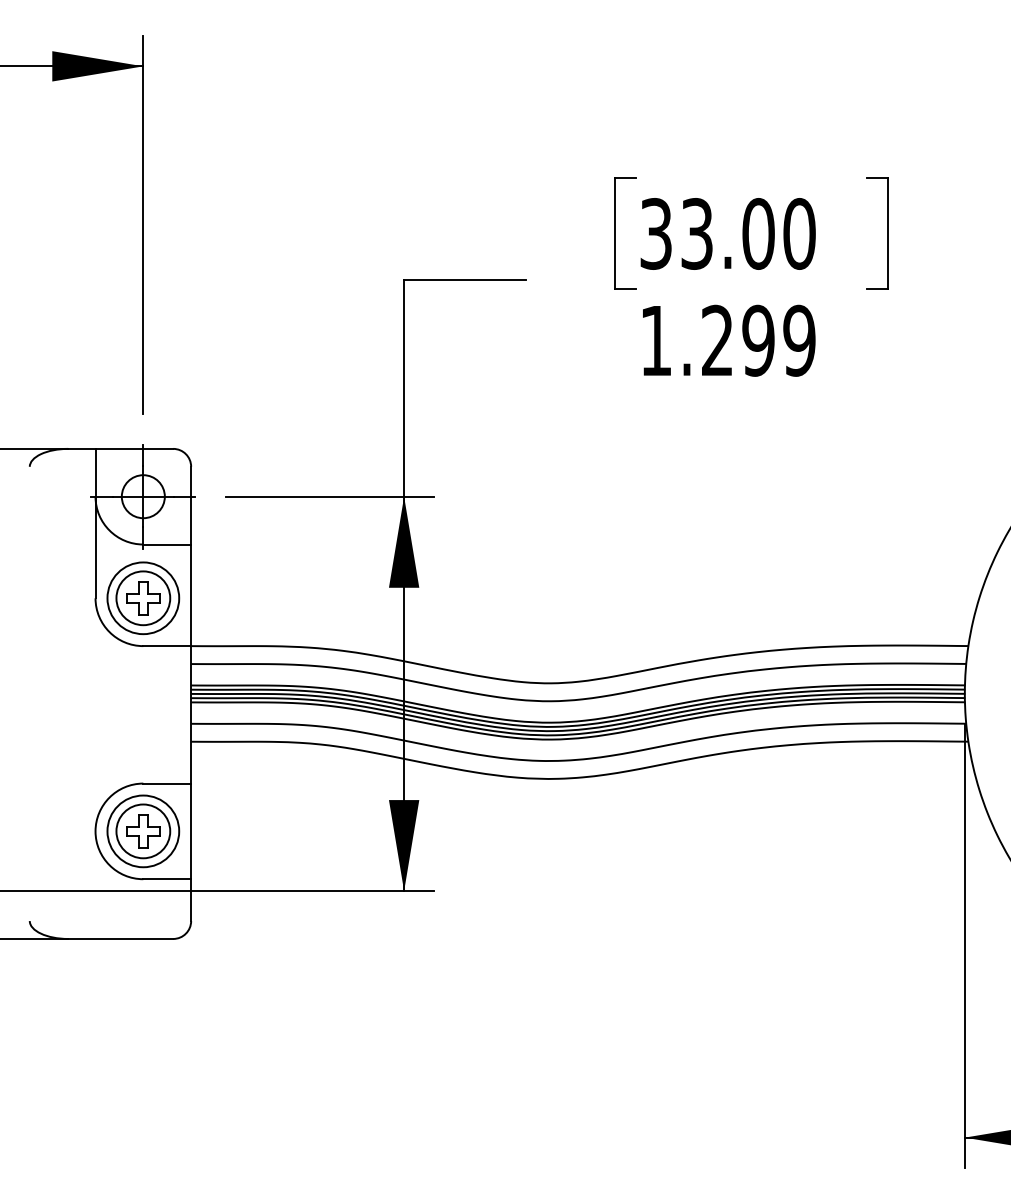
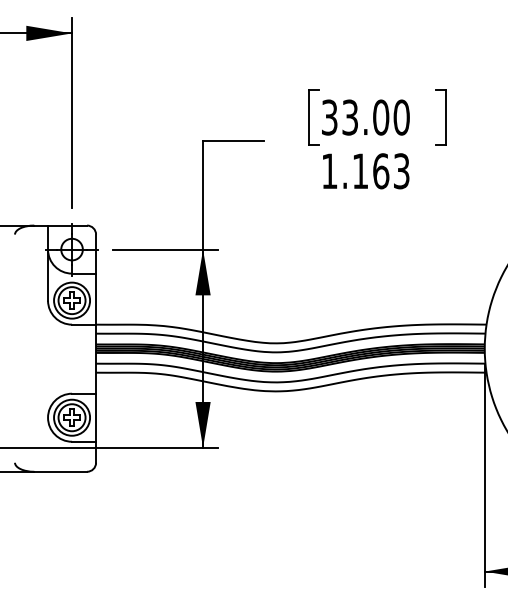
text: (757, 341) -> (380, 171), 1.299 -> 1.163

